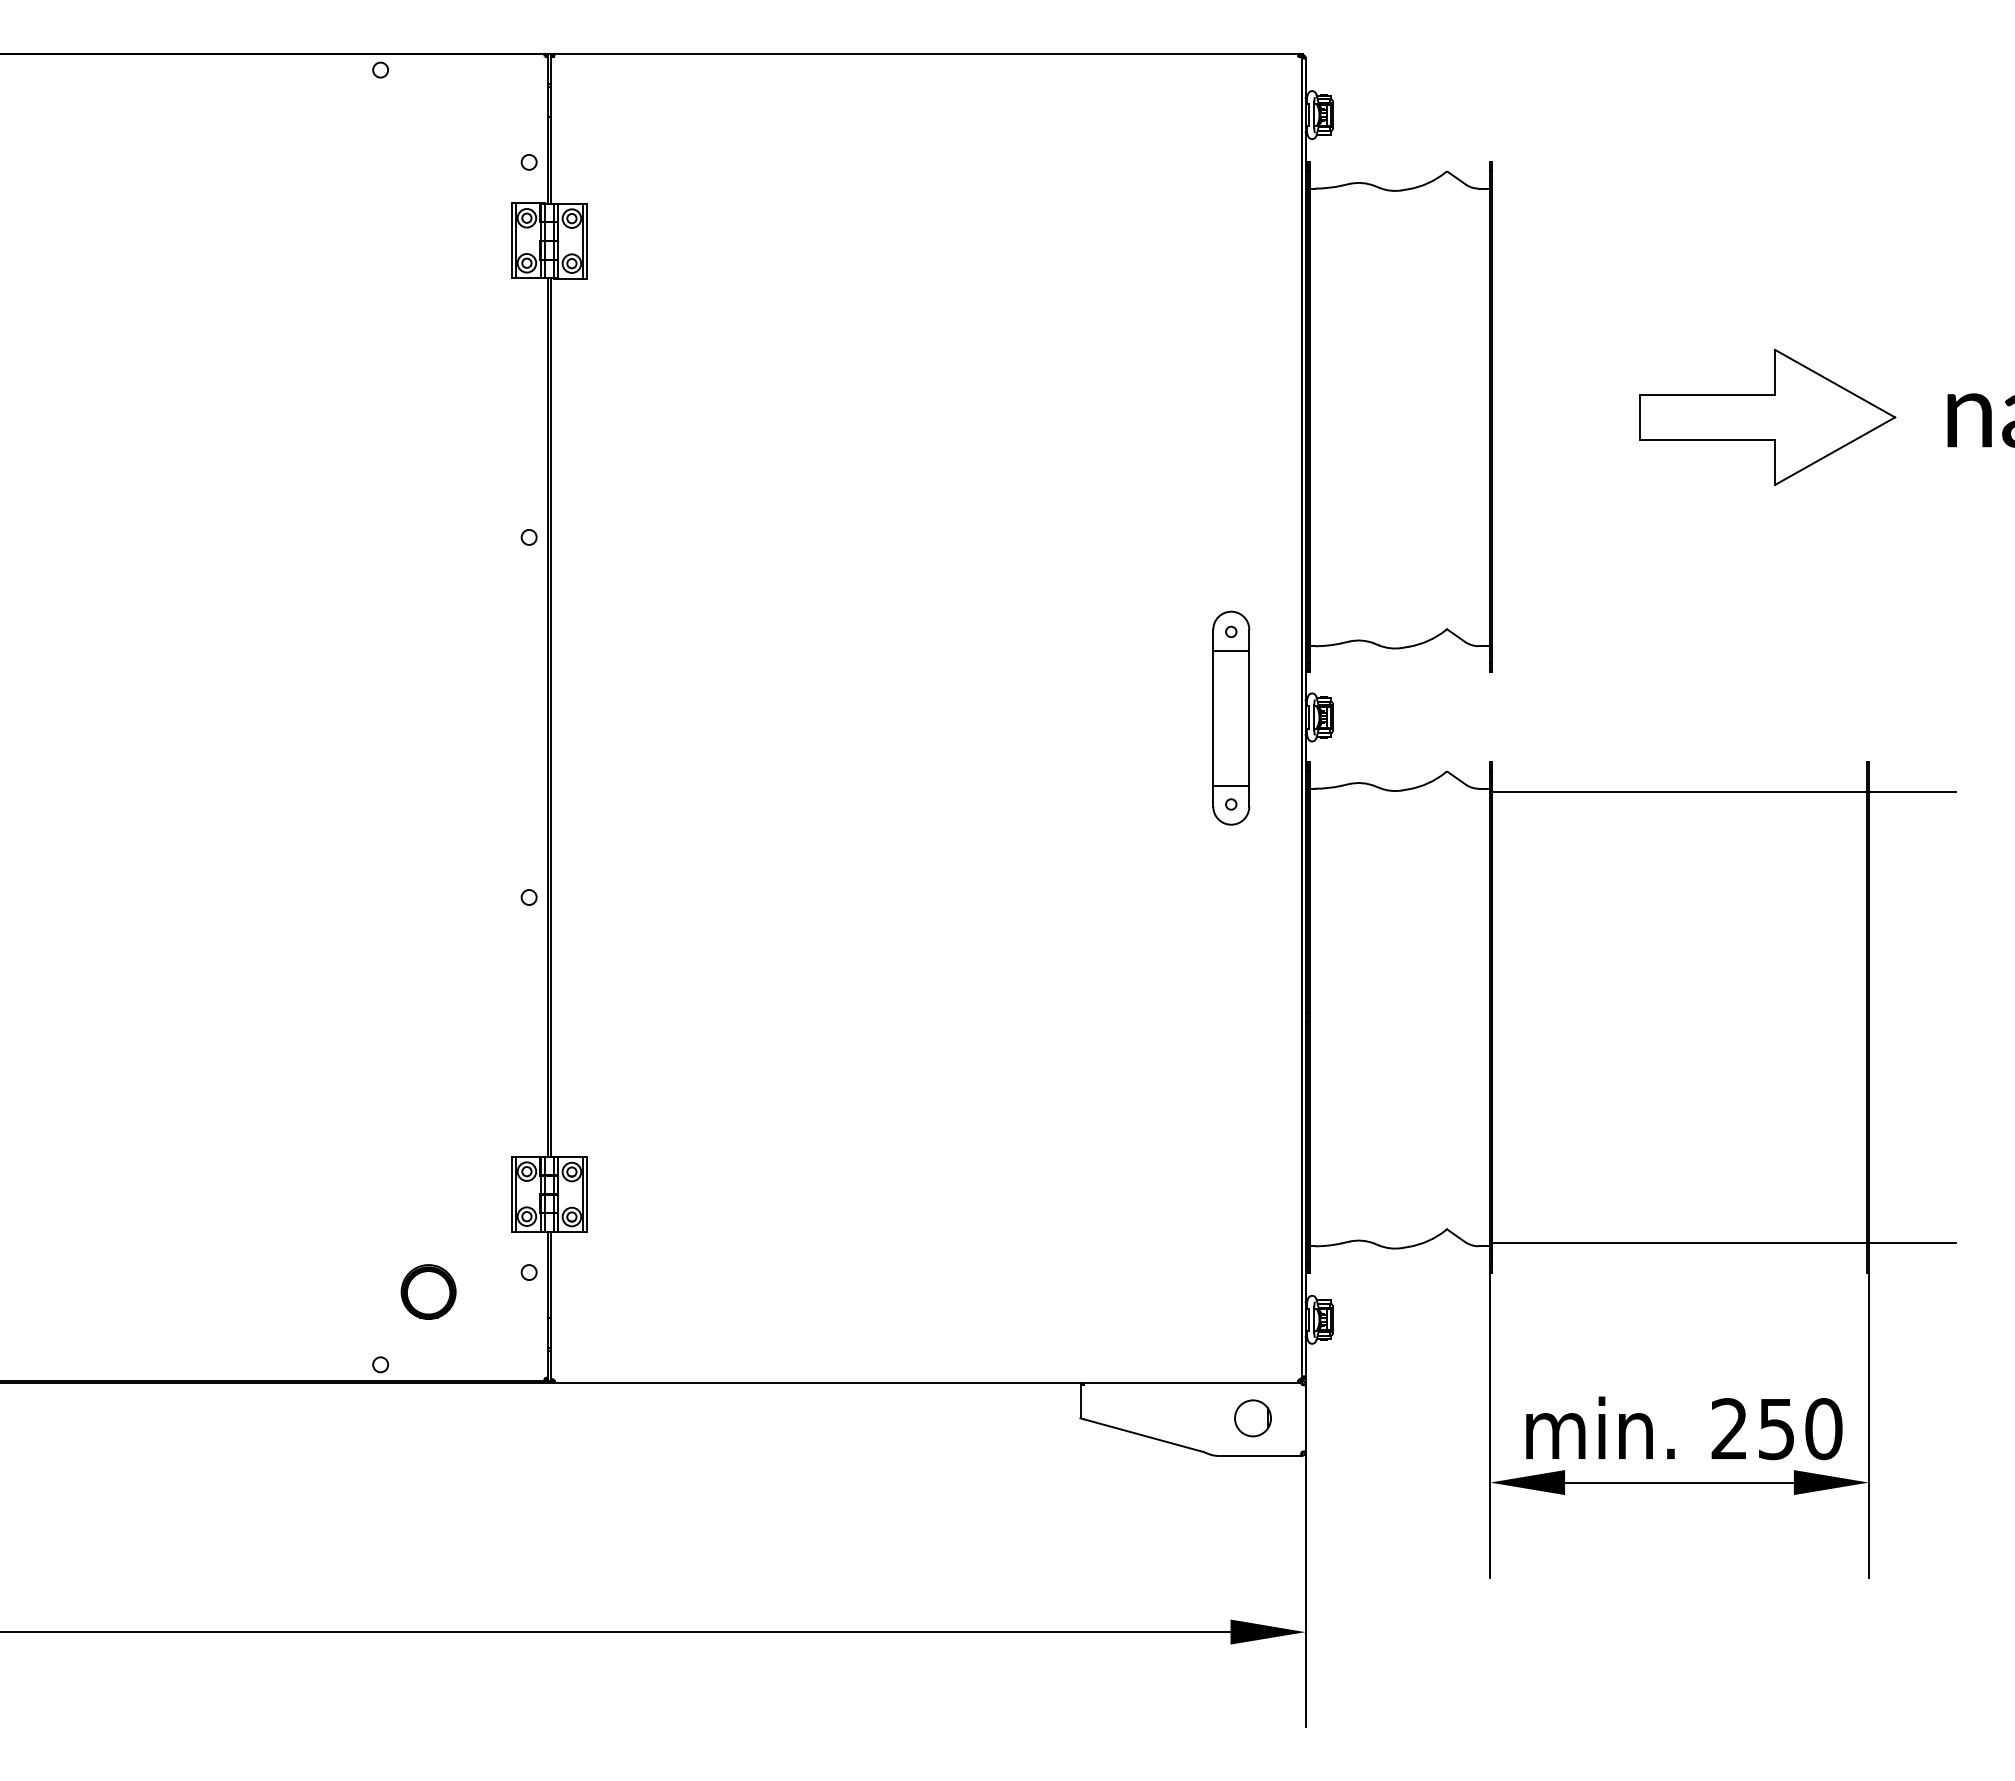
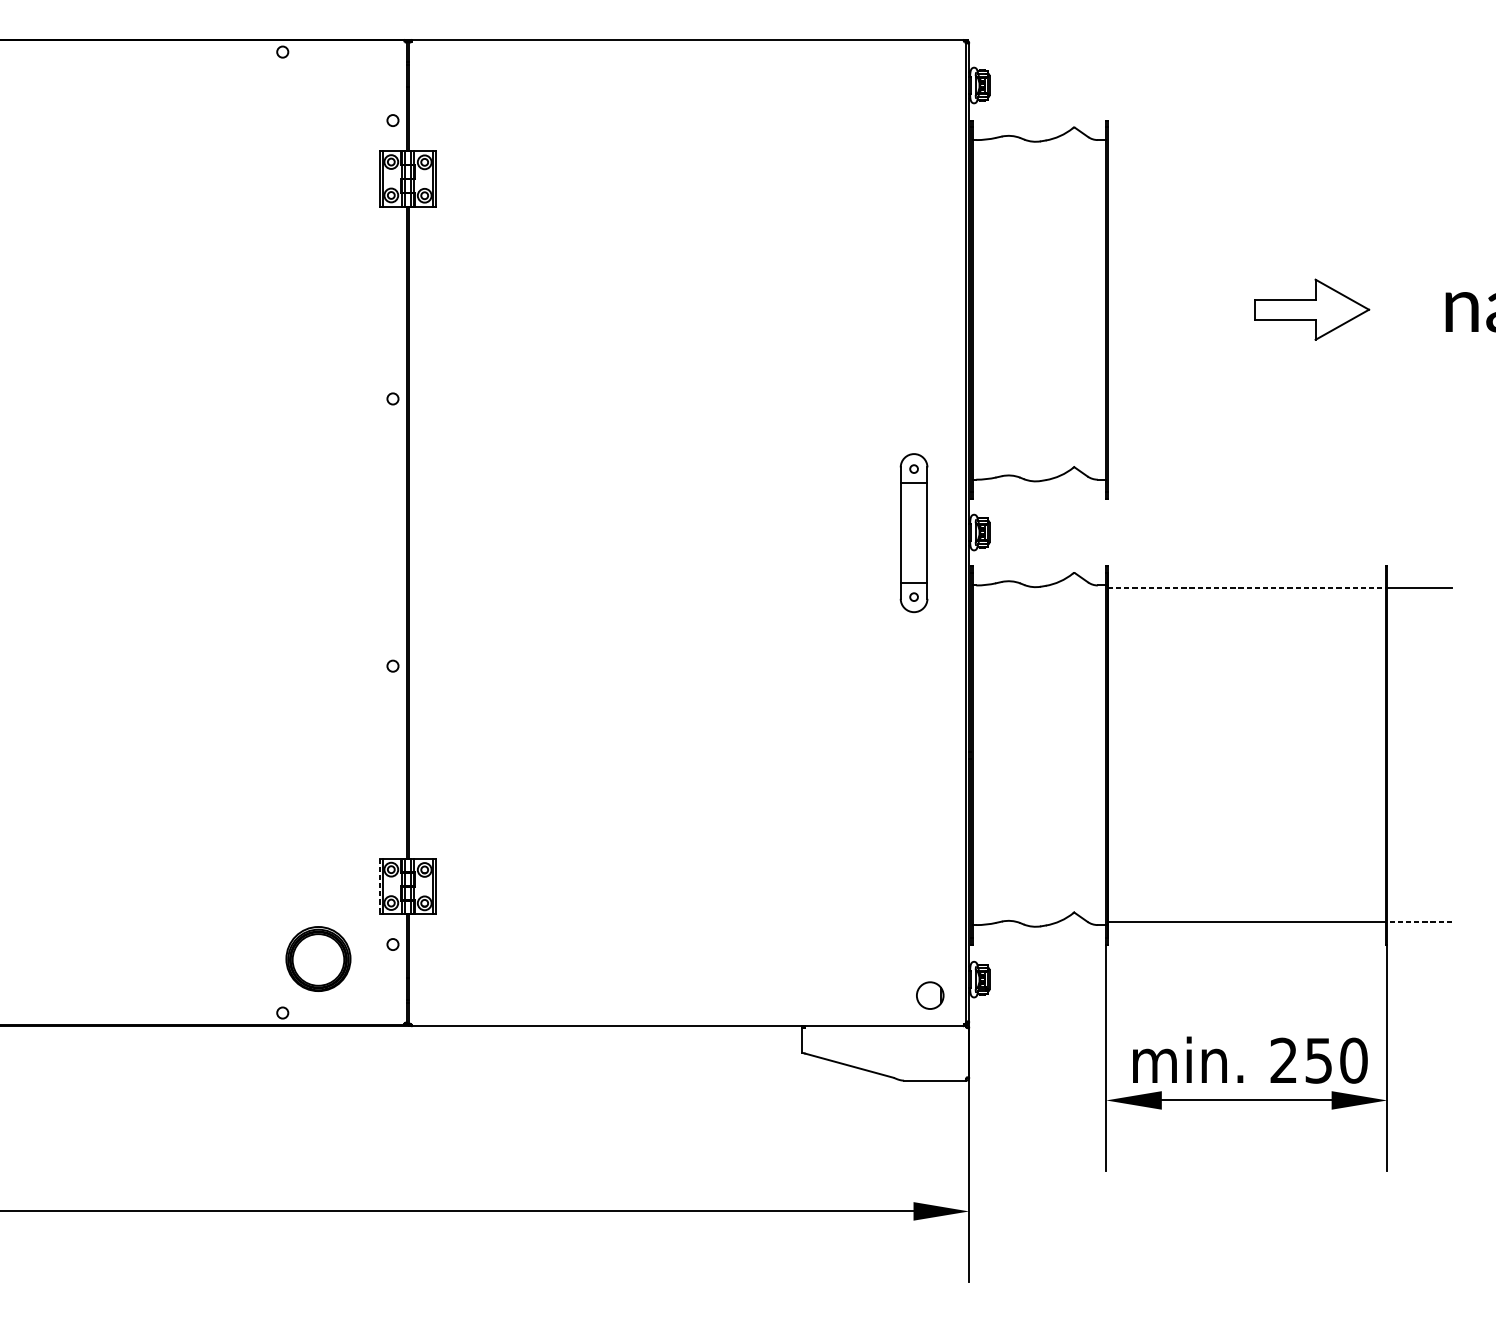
part: (1767, 416) -> (1312, 309), size x0.6
line: (1679, 792) -> (1246, 588), solid -> dashed
line: (511, 1194) -> (379, 886), solid -> dashed
line: (1912, 1242) -> (1419, 922), solid -> dashed
part: (428, 1291) -> (318, 958), size x1.6
part: (1252, 1418) -> (929, 995), moved

